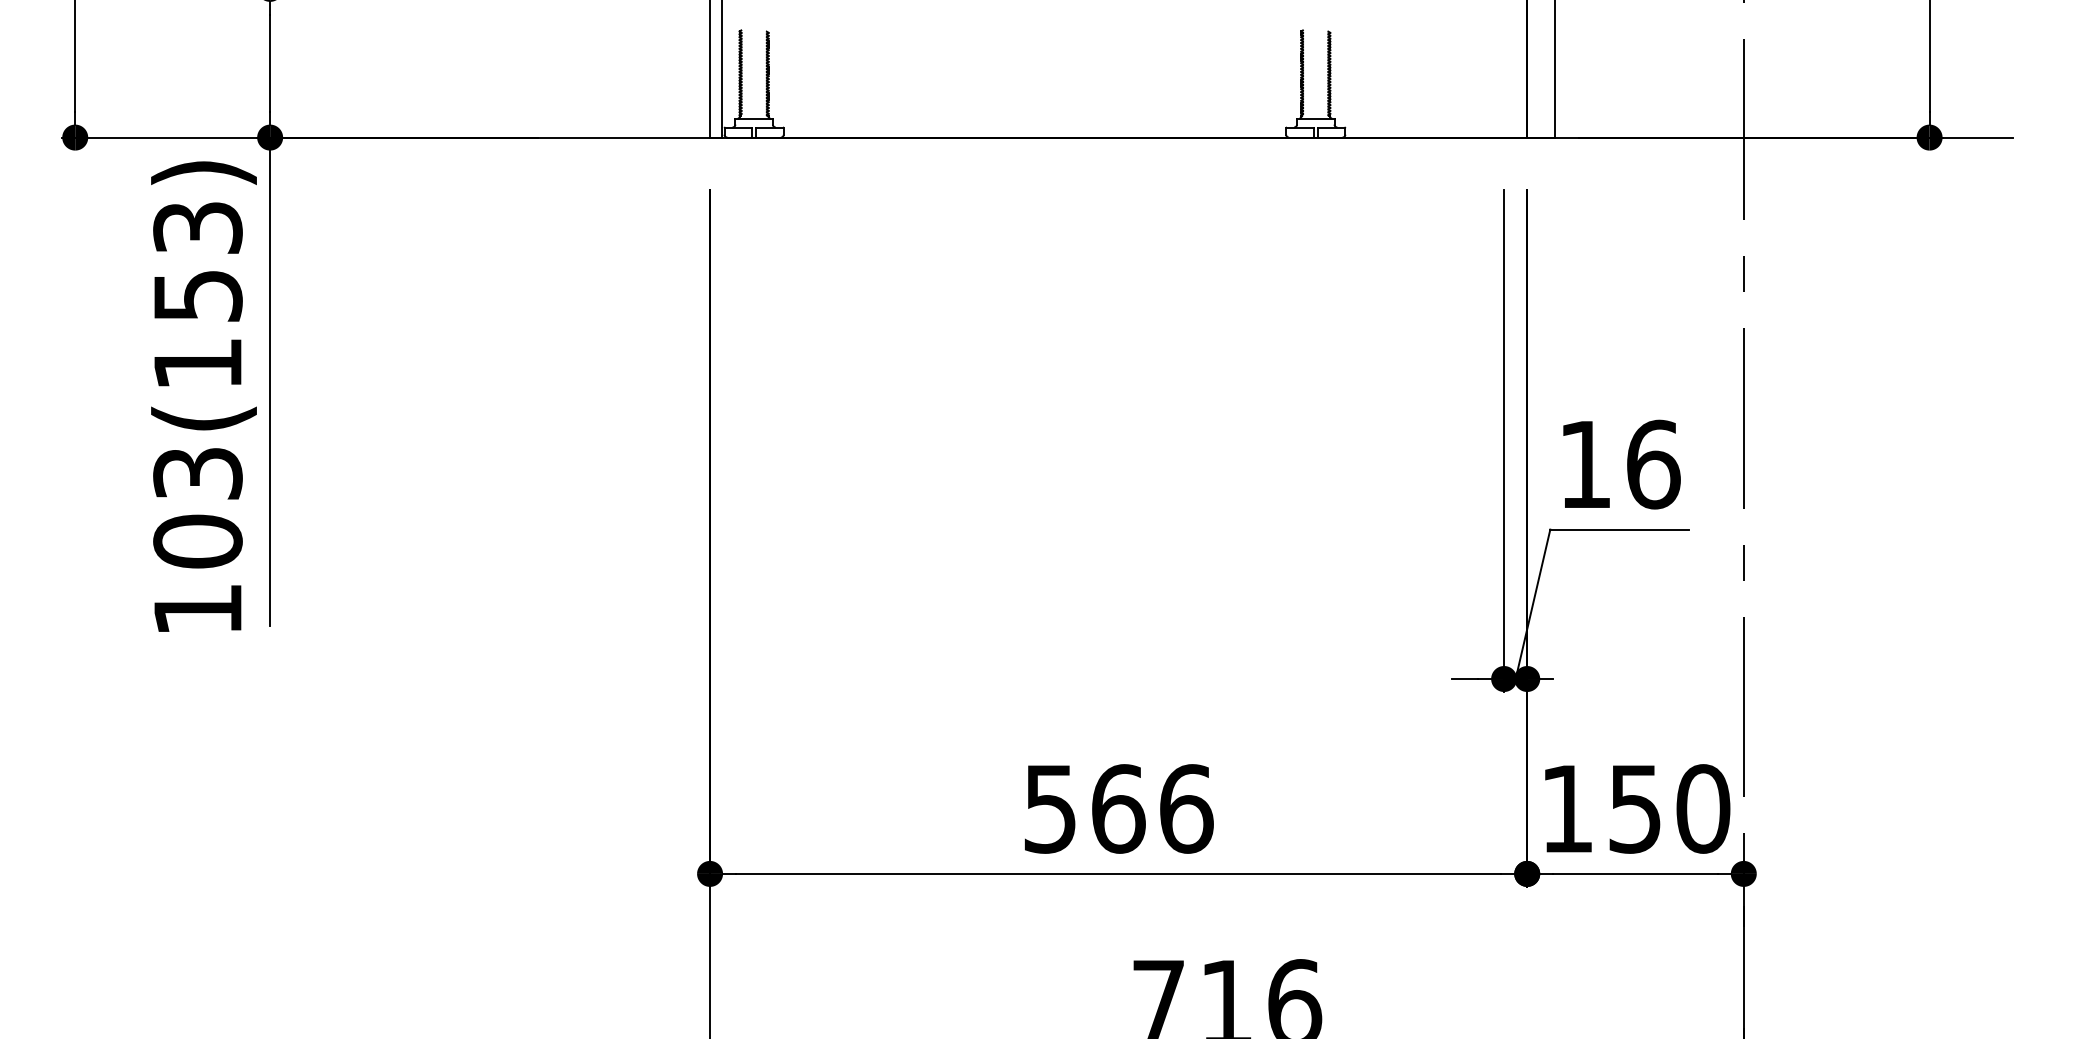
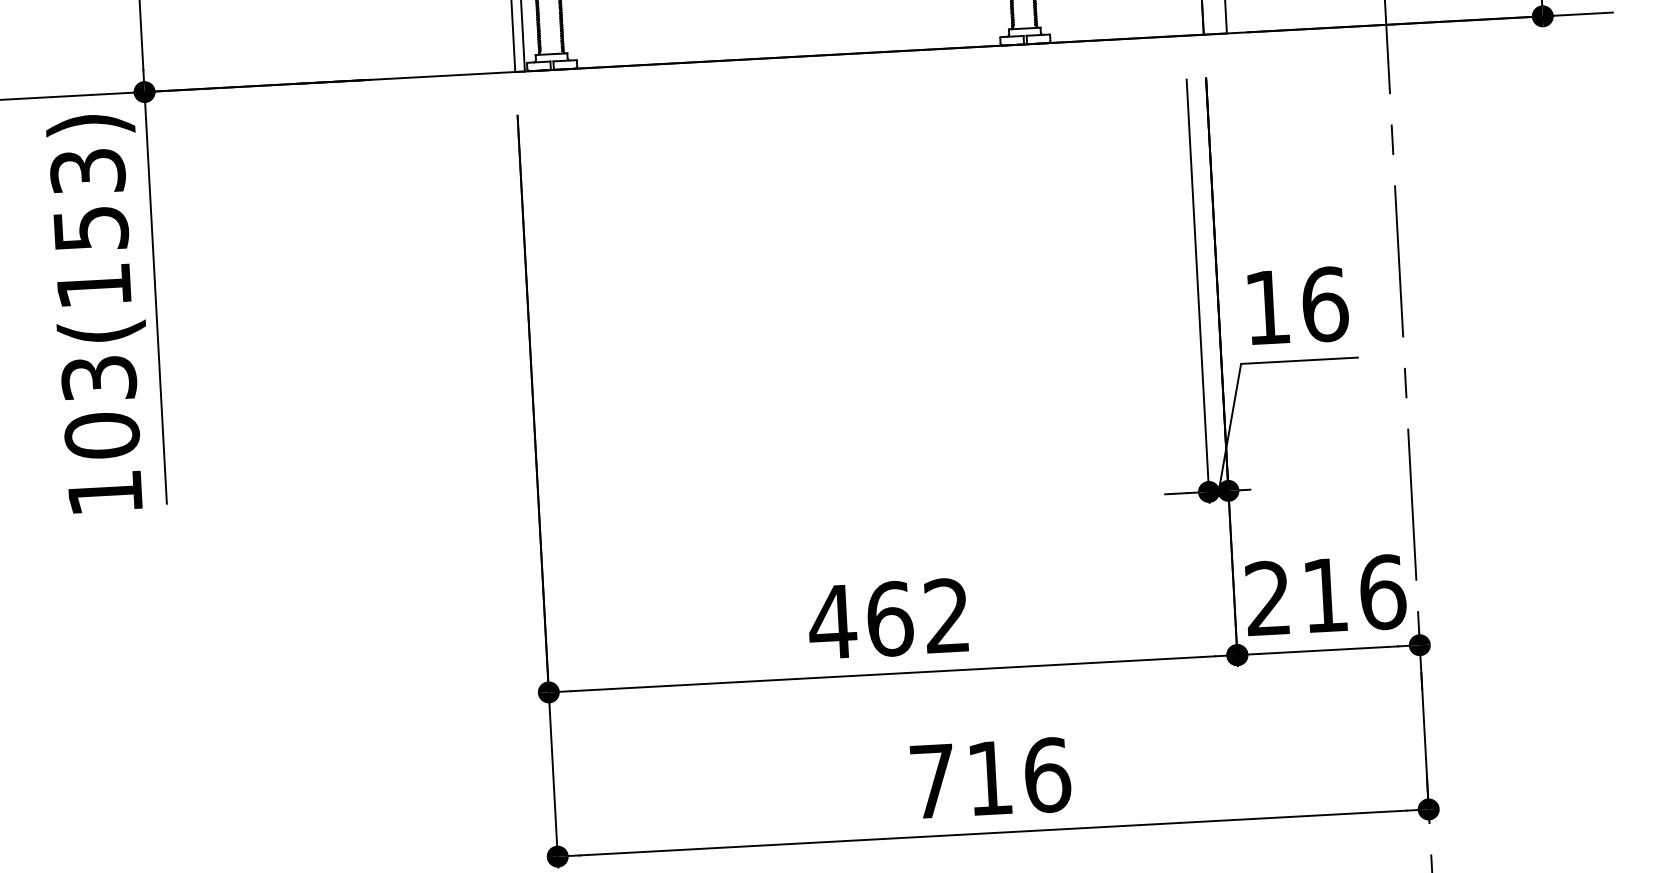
text: (1117, 808) -> (889, 618), 566 -> 462
text: (1635, 808) -> (1325, 595), 150 -> 216

